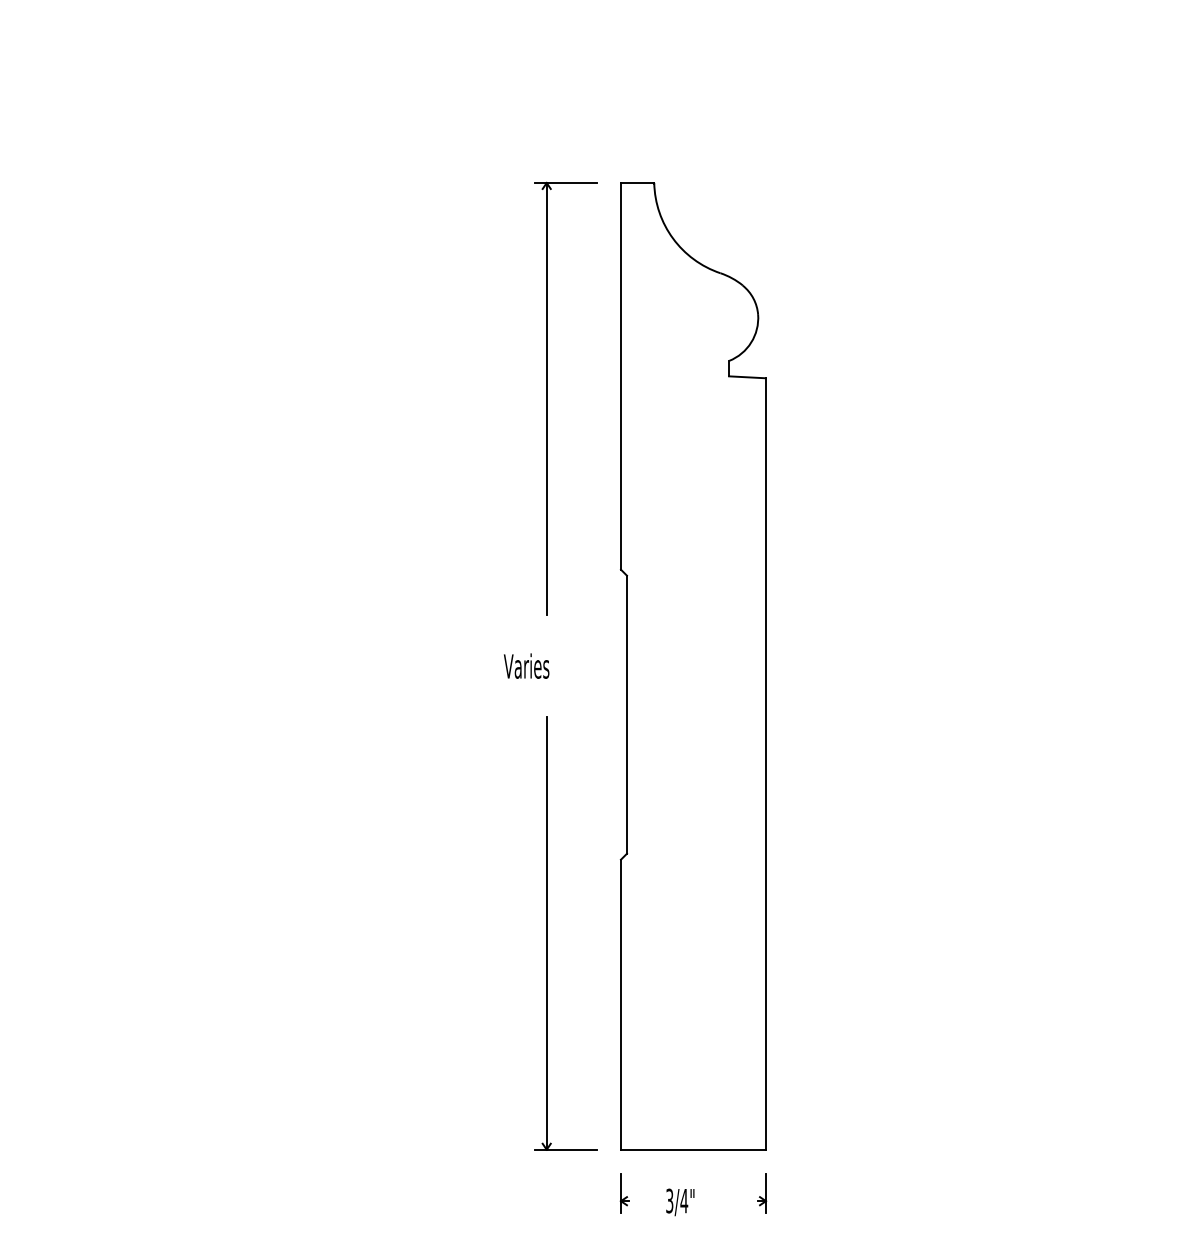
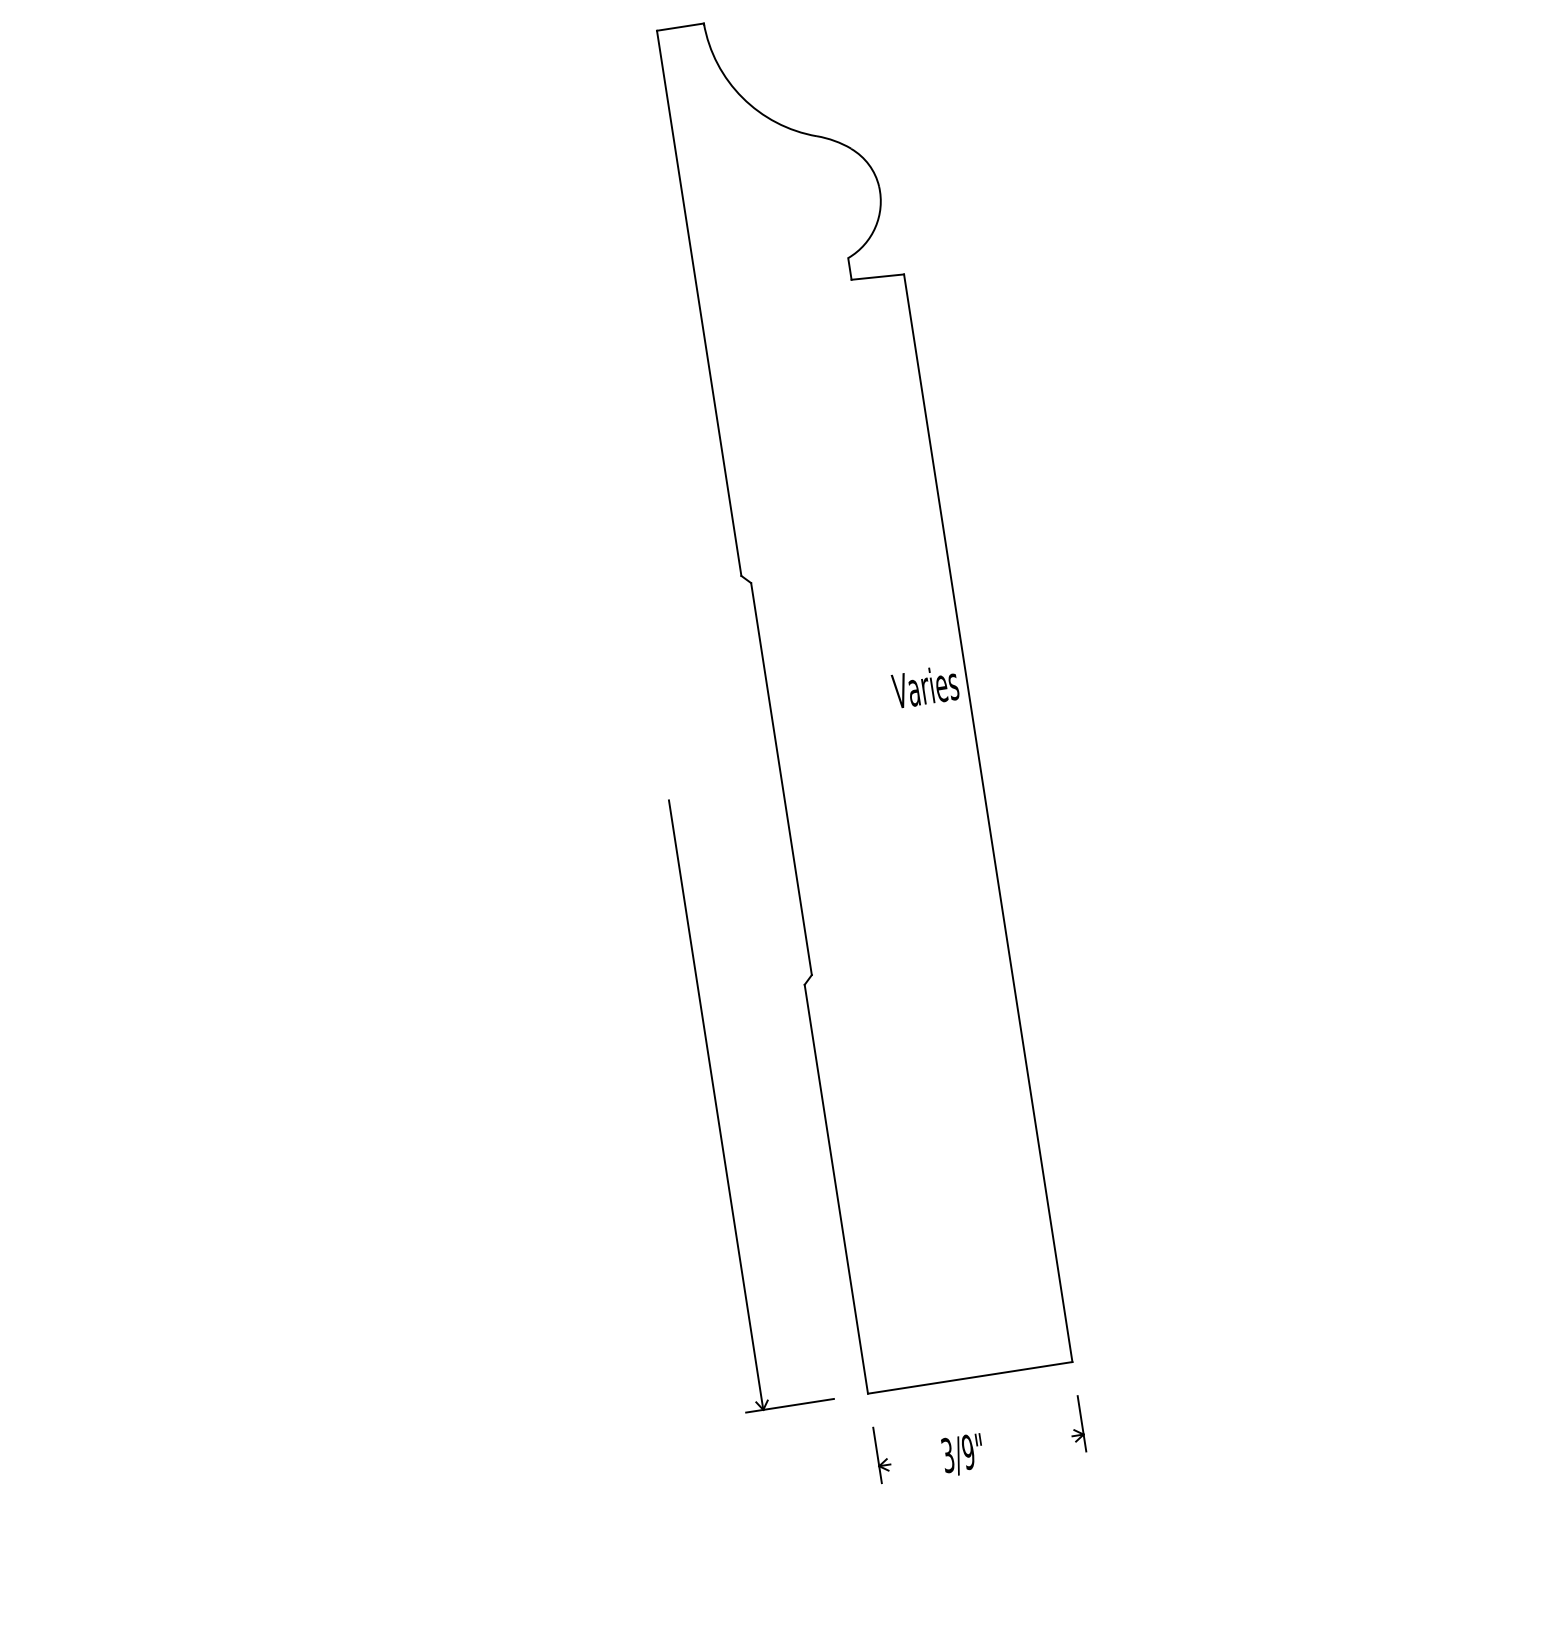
part: (547, 398) -> (600, 350), removed
text: (526, 665) -> (925, 685), moved
text: (684, 1200) -> (968, 1451), 3/4" -> 3/9"

